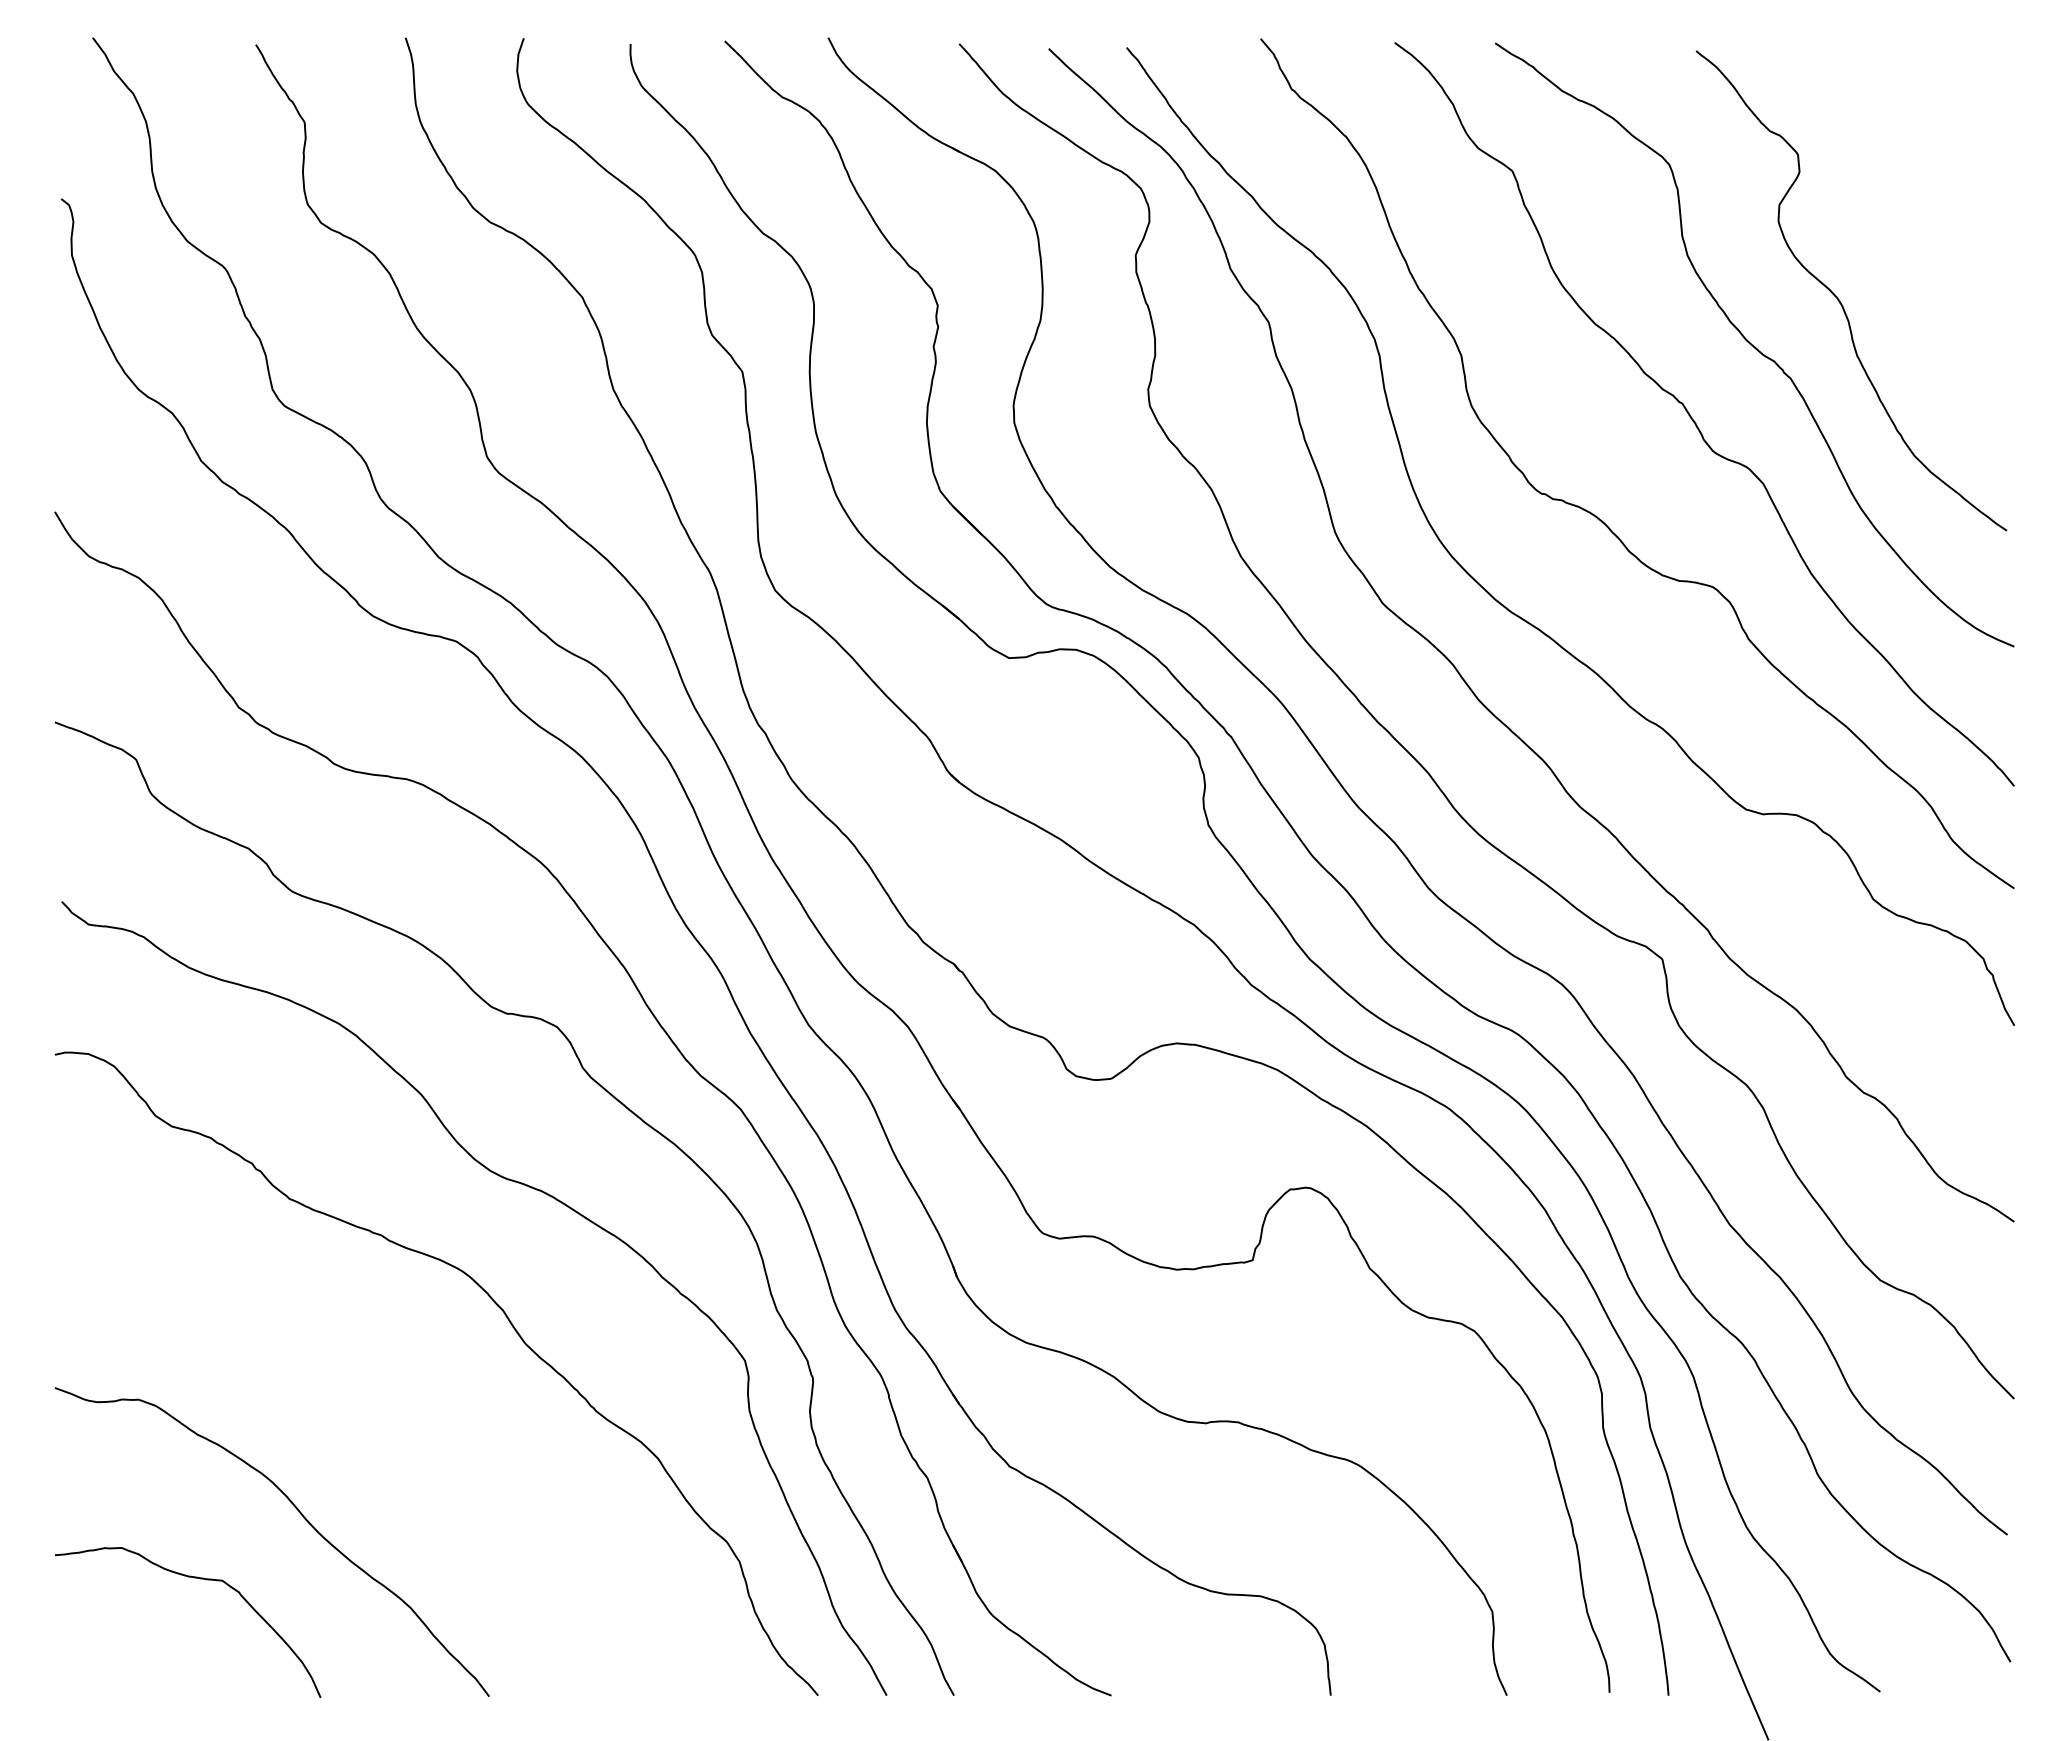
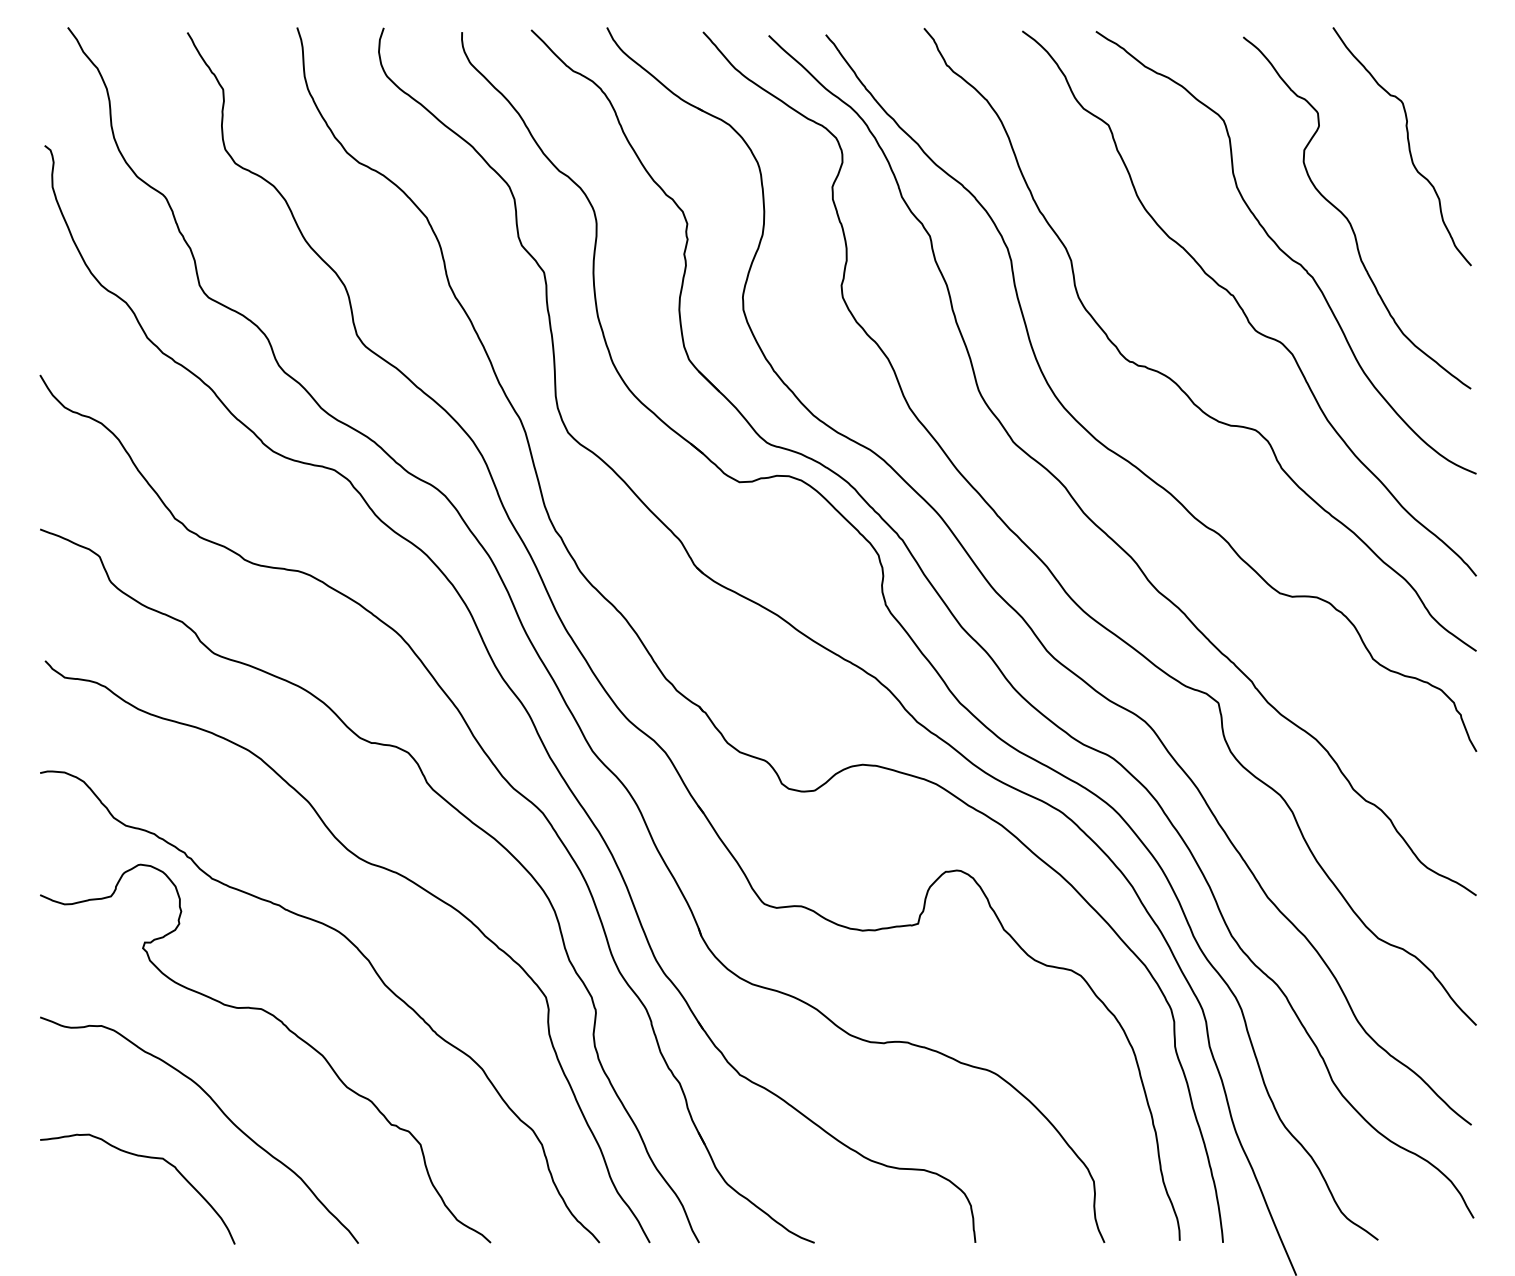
curve: (1921, 200) -> (1408, 146), added
curve: (393, 1405) -> (288, 1030), added

